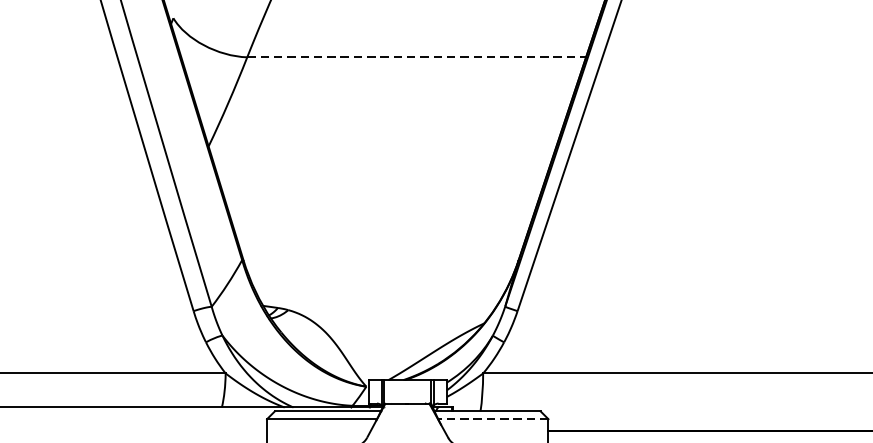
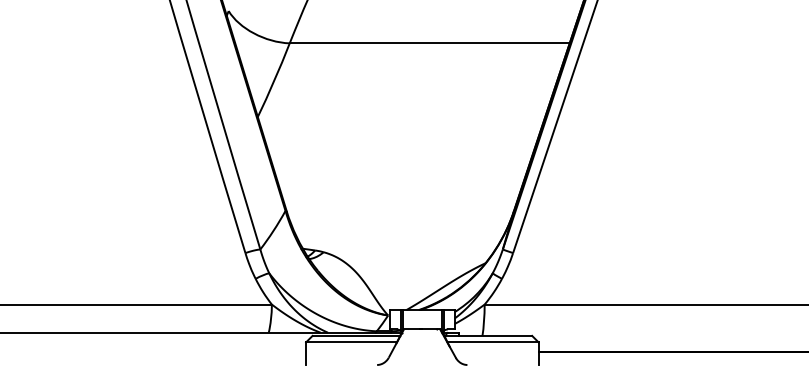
line: (417, 57) -> (430, 43), dashed -> solid
line: (493, 419) -> (493, 342), dashed -> solid

